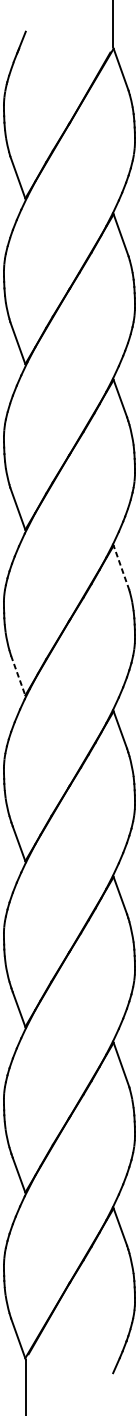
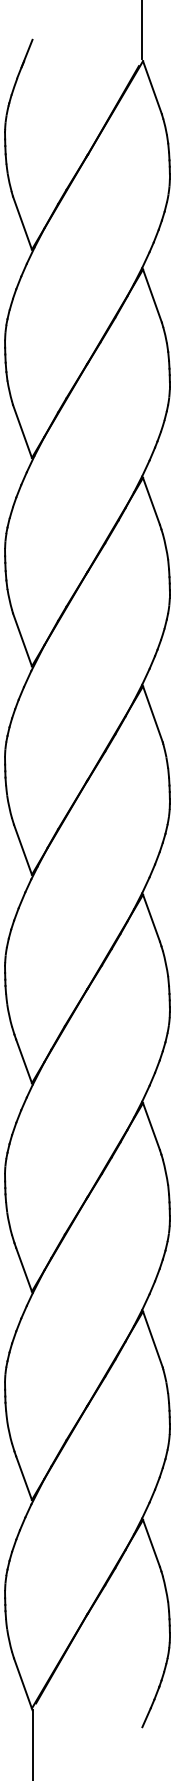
line: (121, 568) -> (152, 714), dashed -> solid
line: (17, 675) -> (22, 849), dashed -> solid

